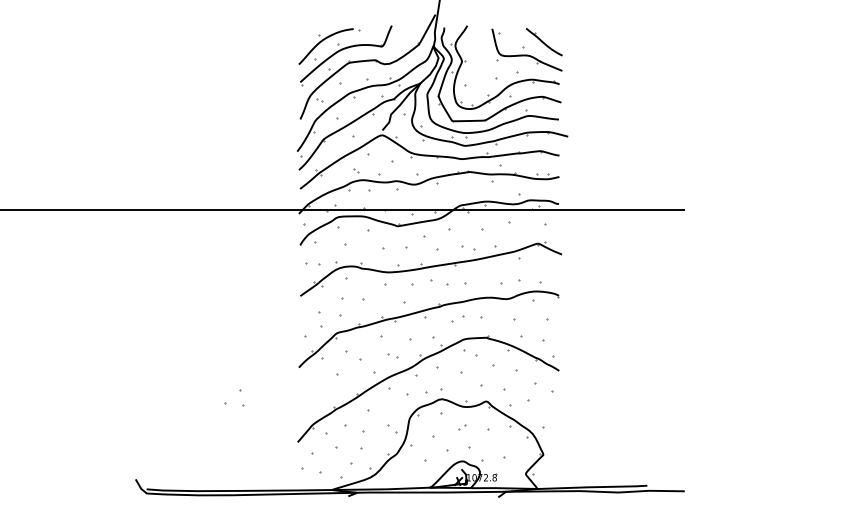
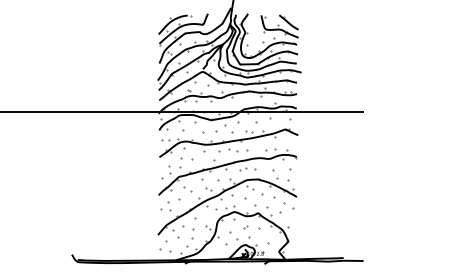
part: (234, 398) -> (165, 206), moved

